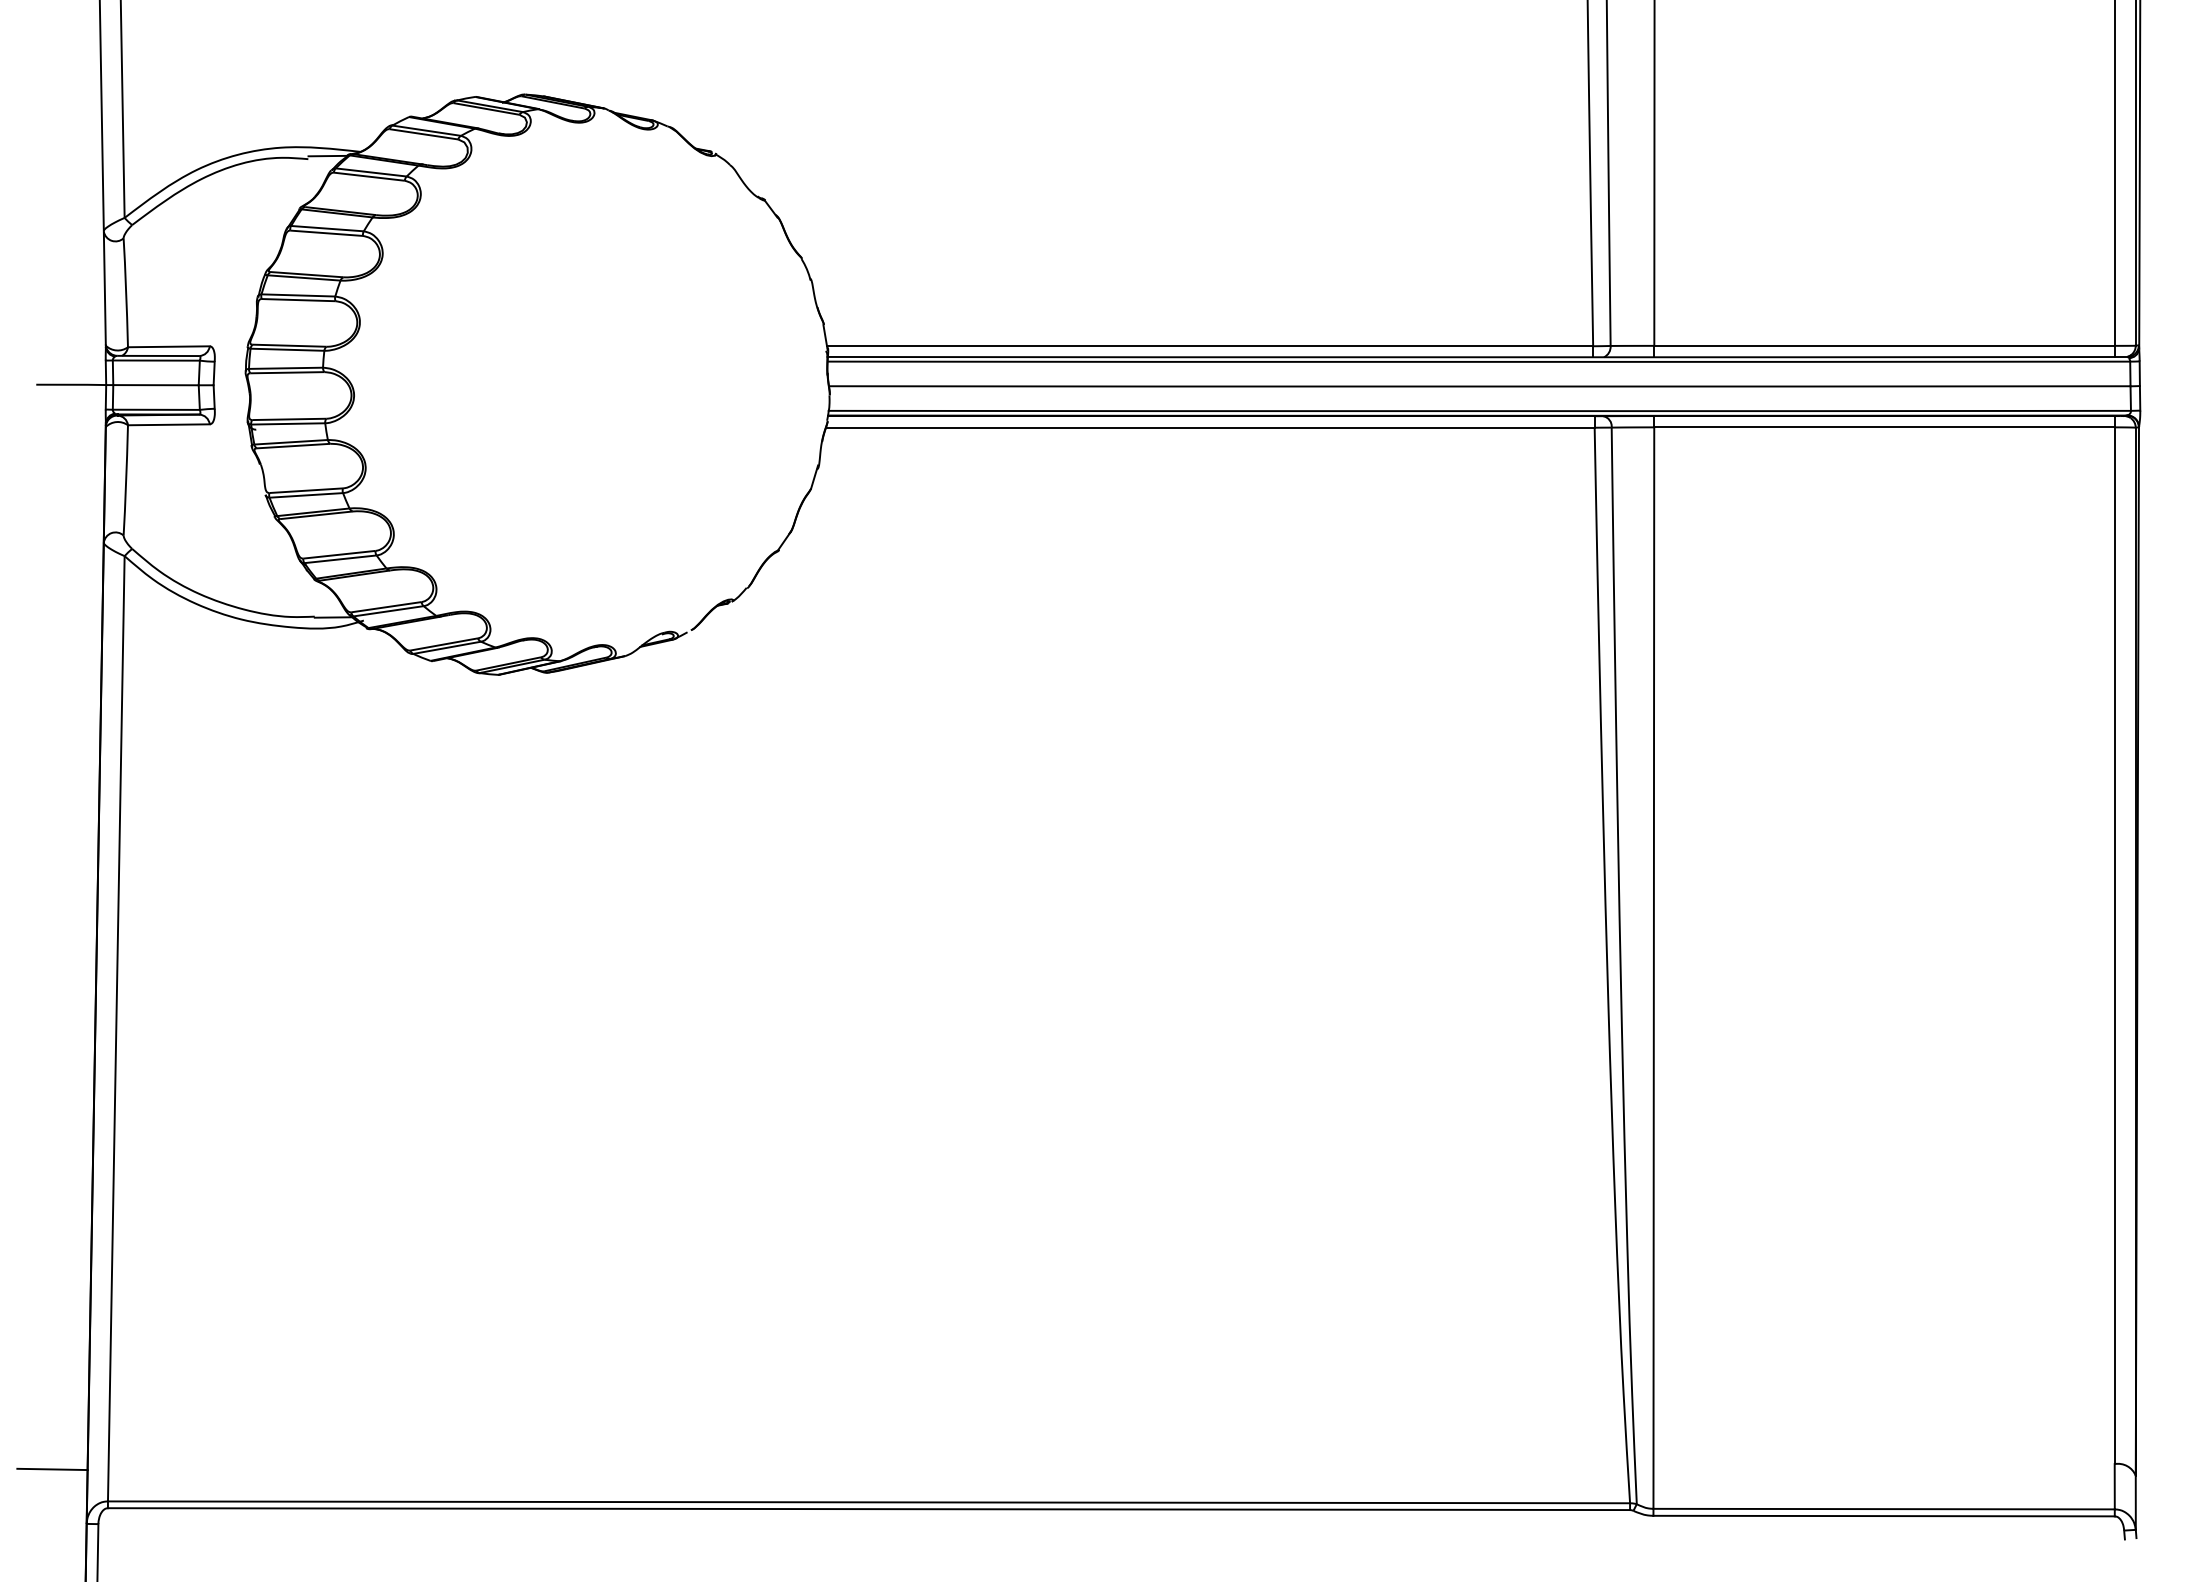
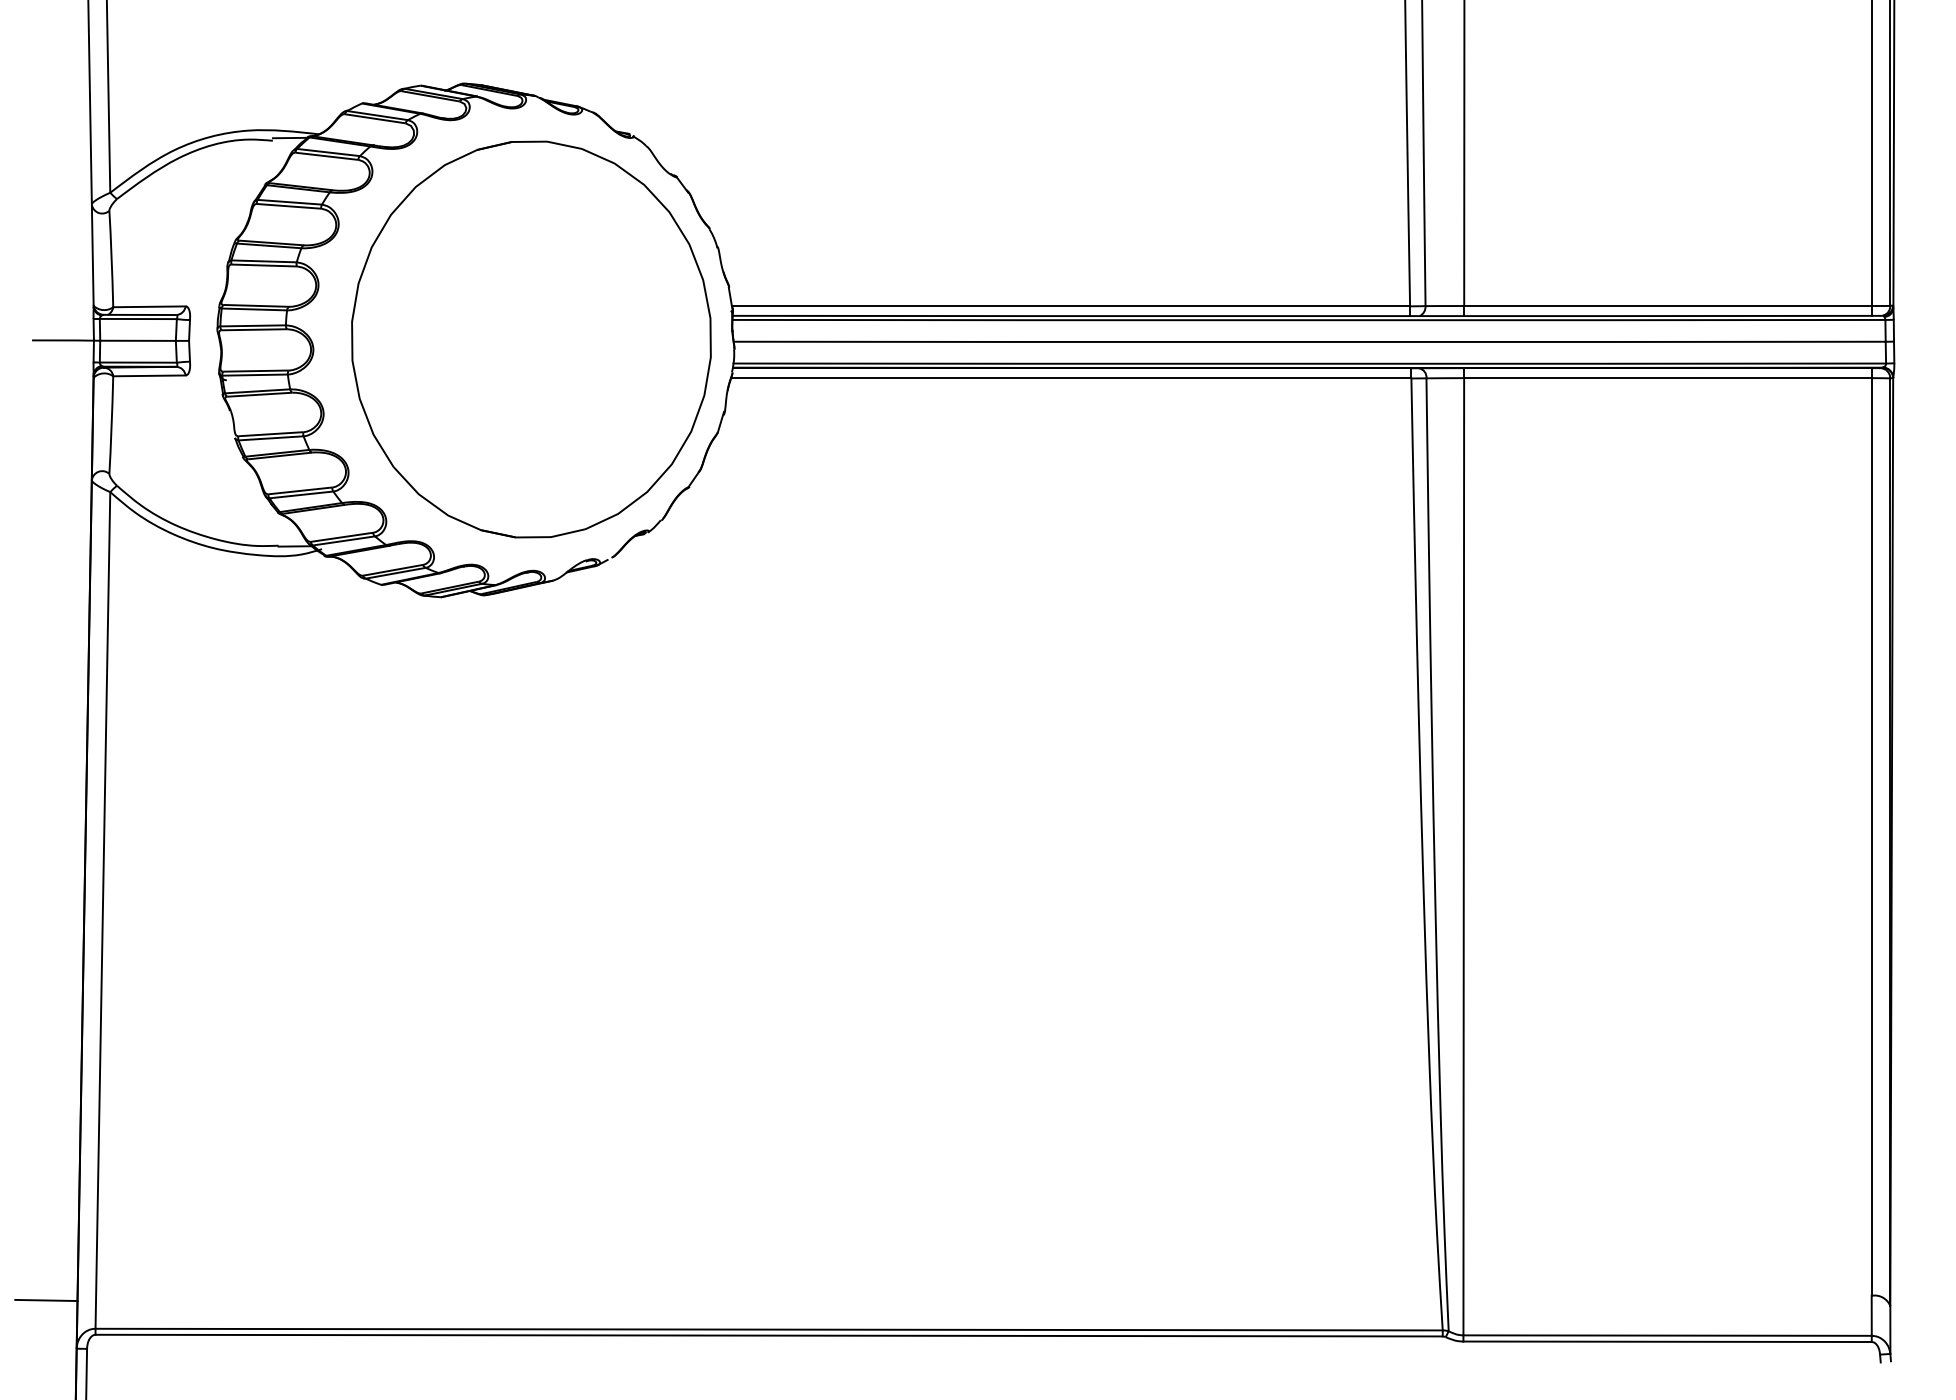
part: (600, 383) -> (531, 339), added

